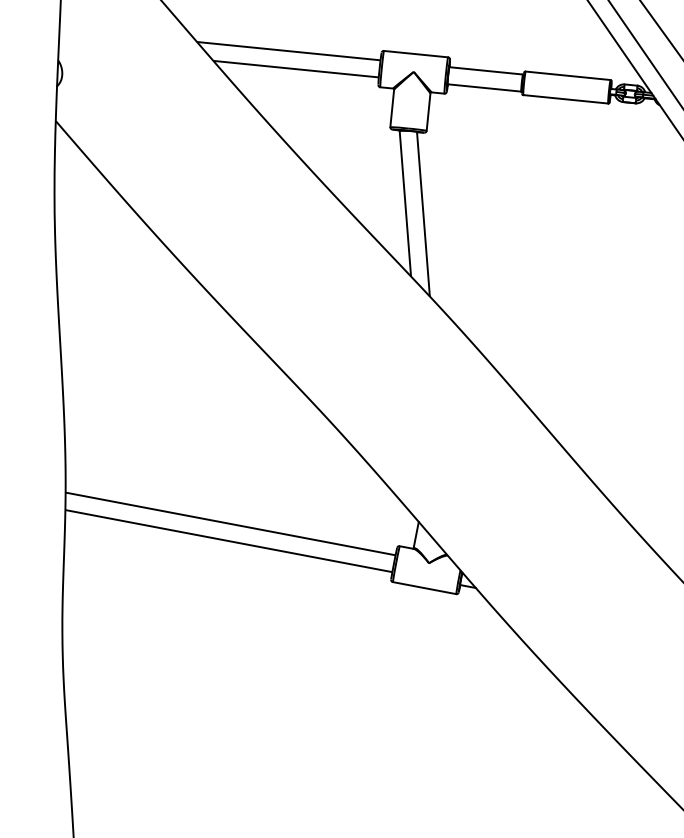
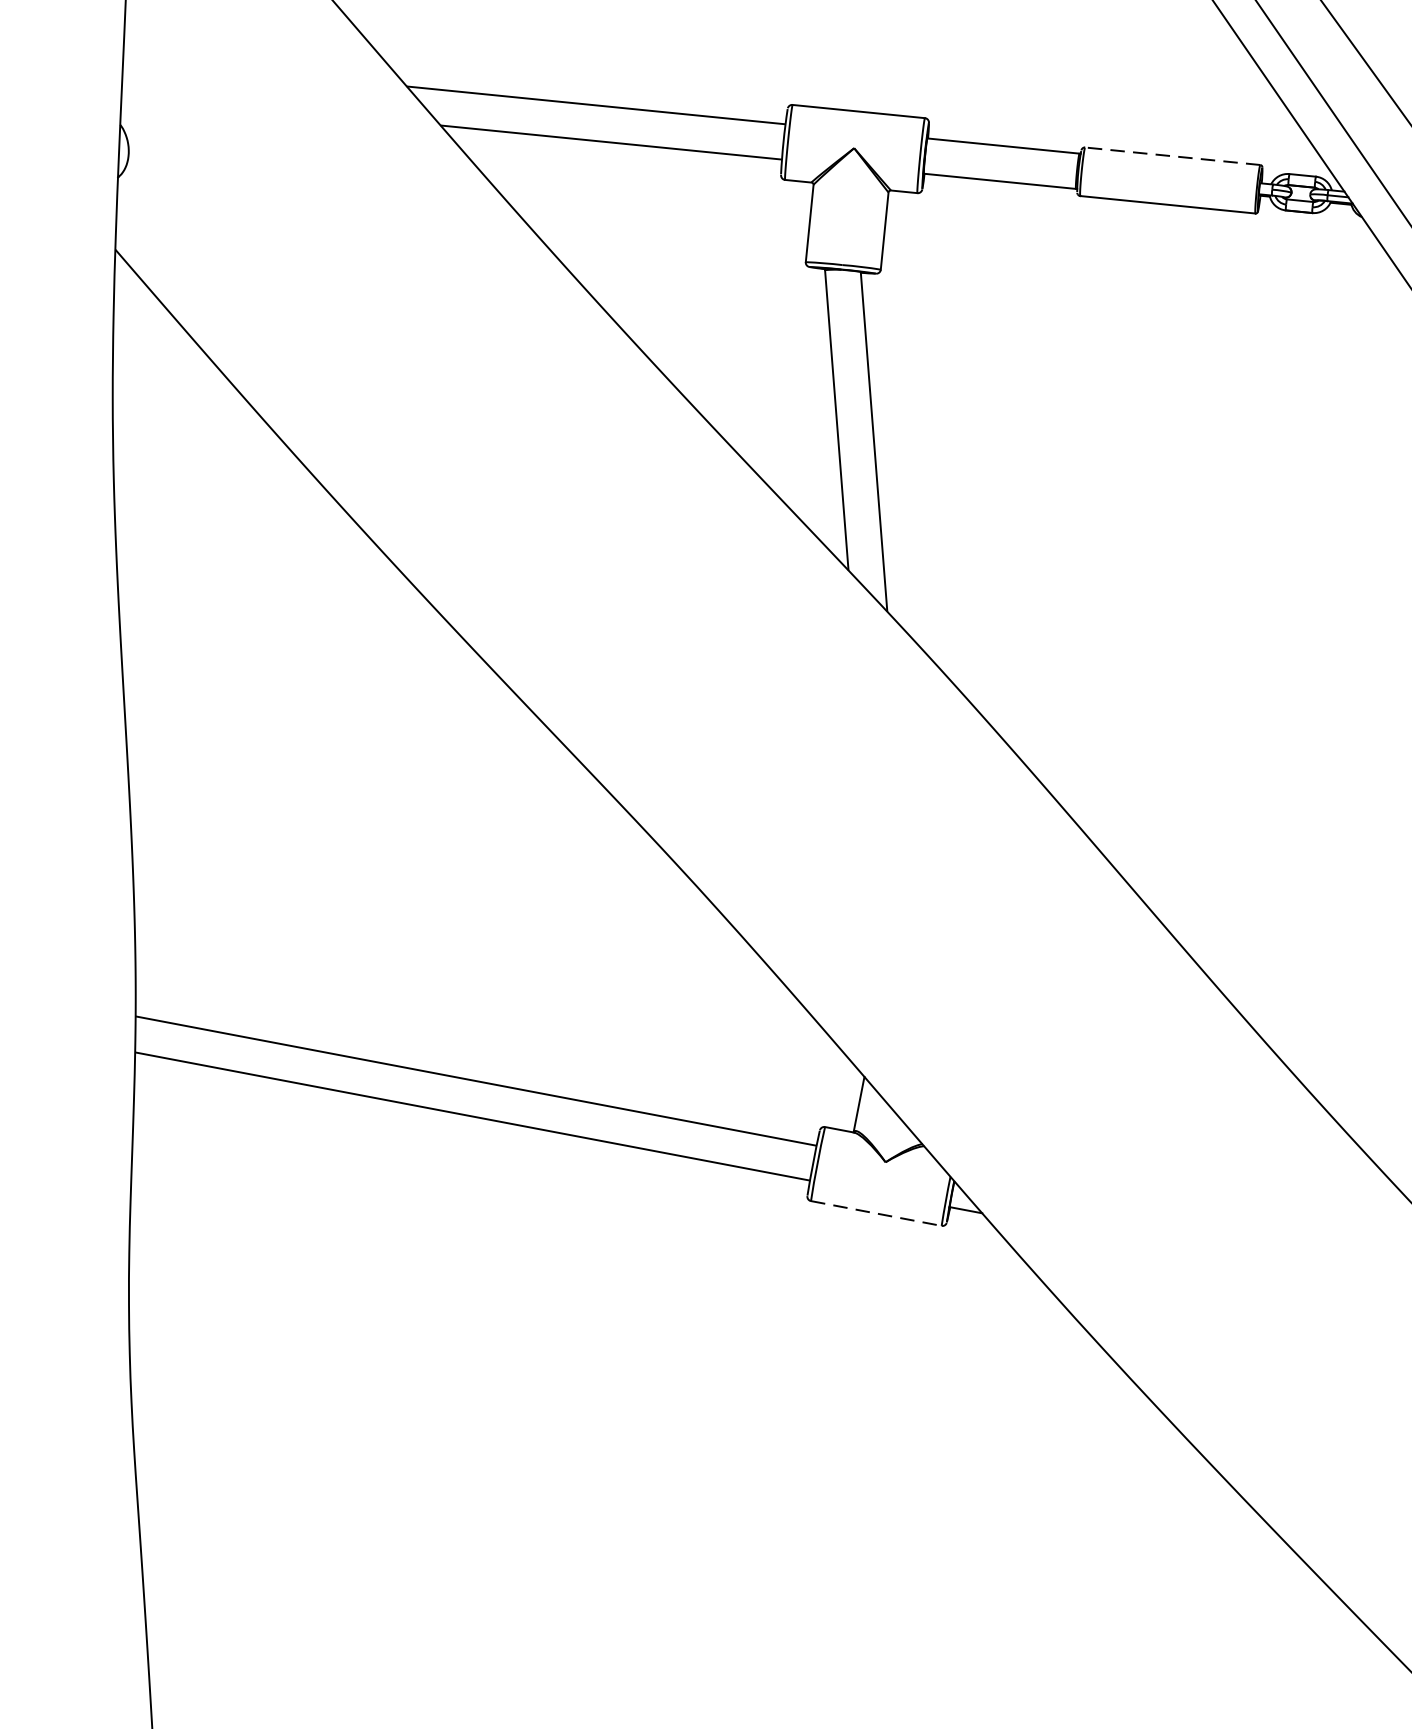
line: (568, 75) -> (1173, 155), solid -> dashed
line: (425, 588) -> (878, 1214), solid -> dashed

